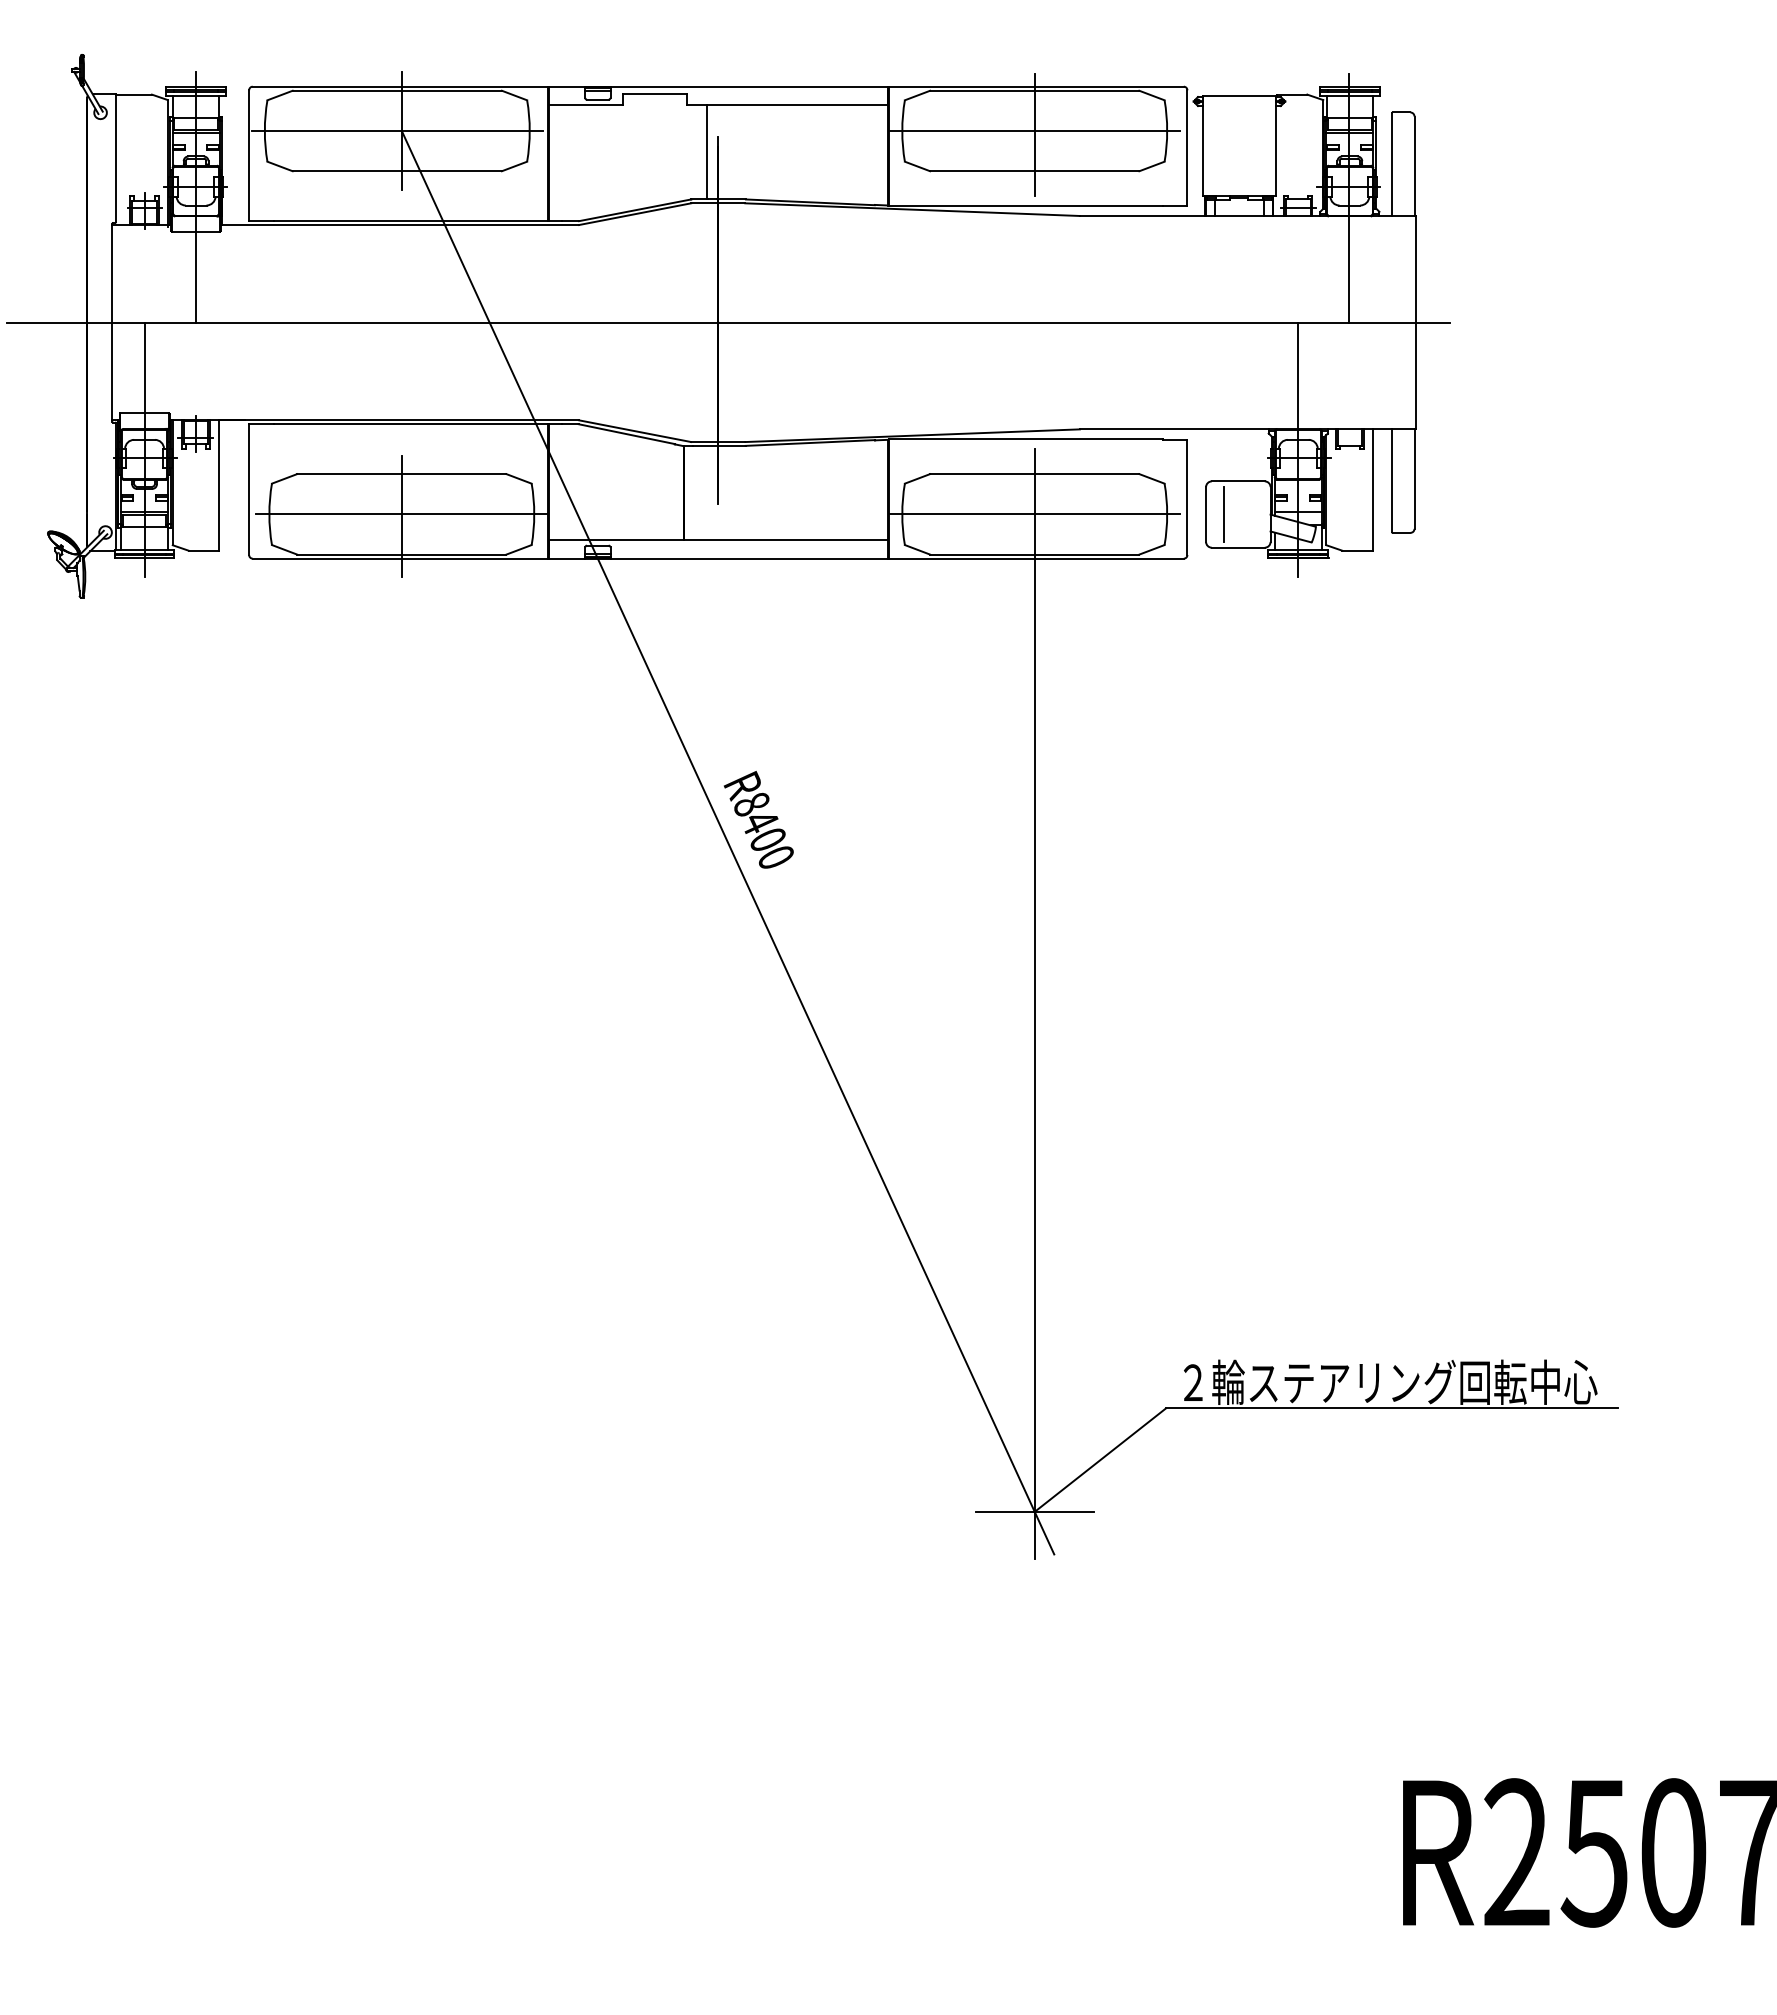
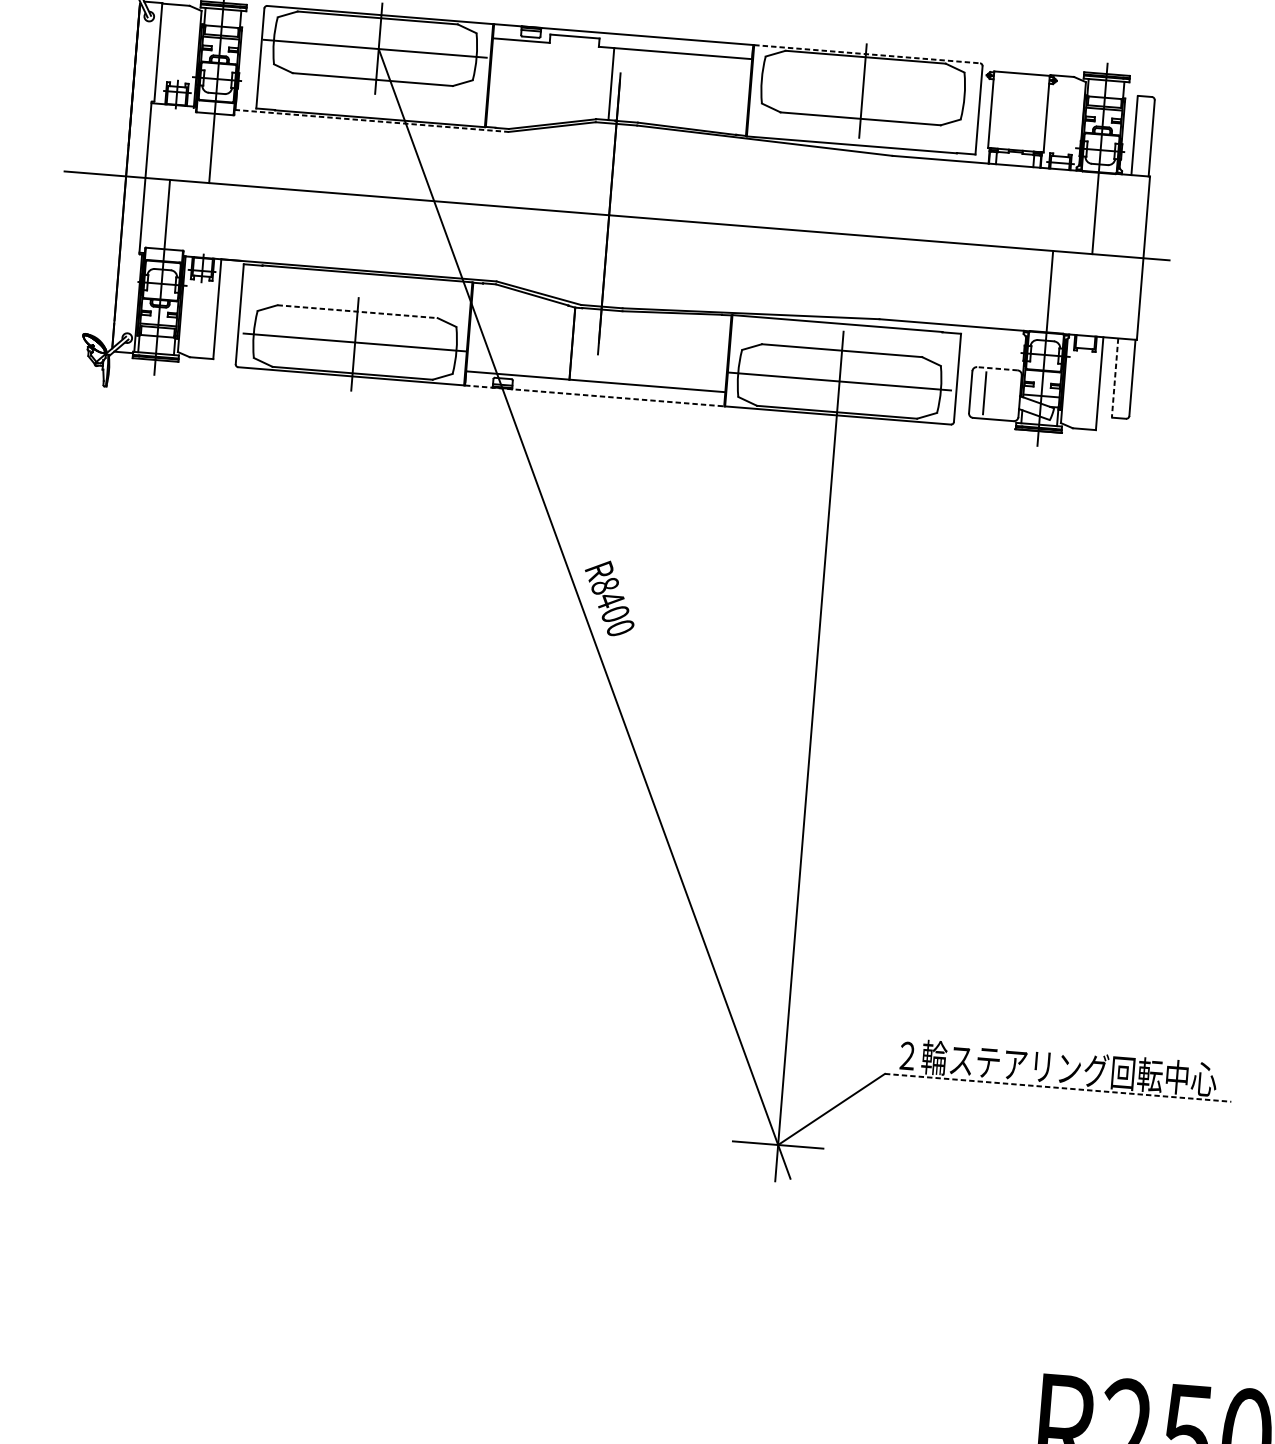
line: (1036, 86) -> (867, 54), solid -> dashed
line: (1034, 131) -> (862, 88), removed
line: (400, 225) -> (371, 121), solid -> dashed
line: (401, 474) -> (357, 311), solid -> dashed
line: (1238, 481) -> (997, 368), solid -> dashed
line: (1391, 481) -> (1114, 378), solid -> dashed
line: (718, 558) -> (594, 395), solid -> dashed
line: (1392, 1408) -> (1058, 1087), solid -> dashed

